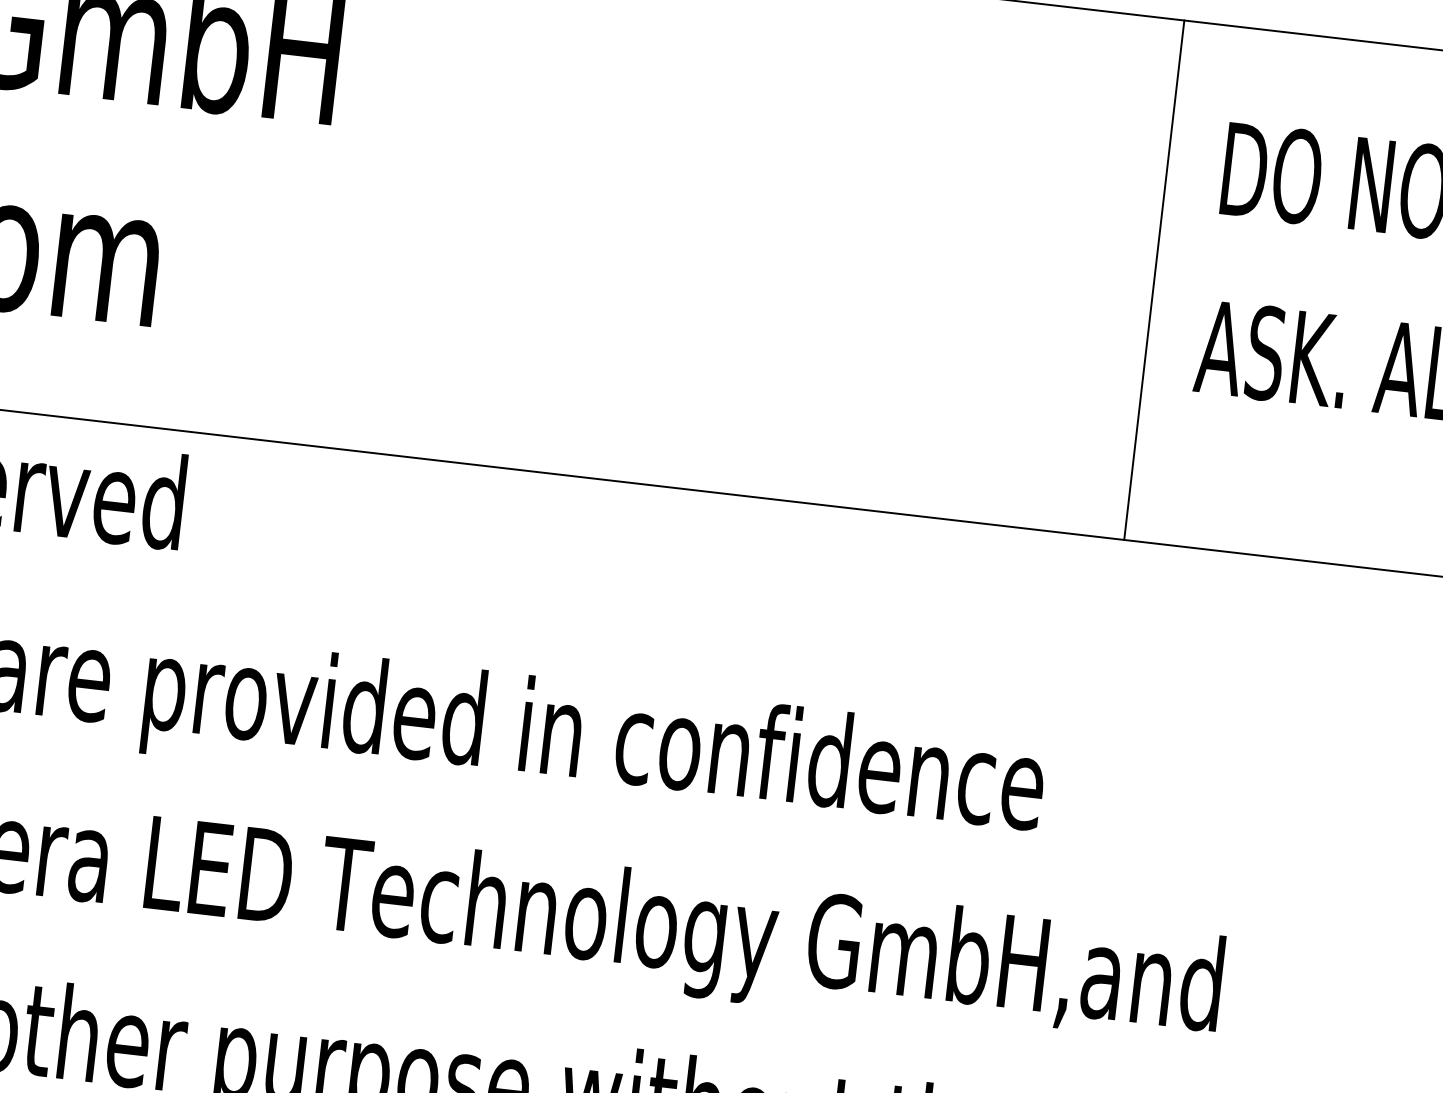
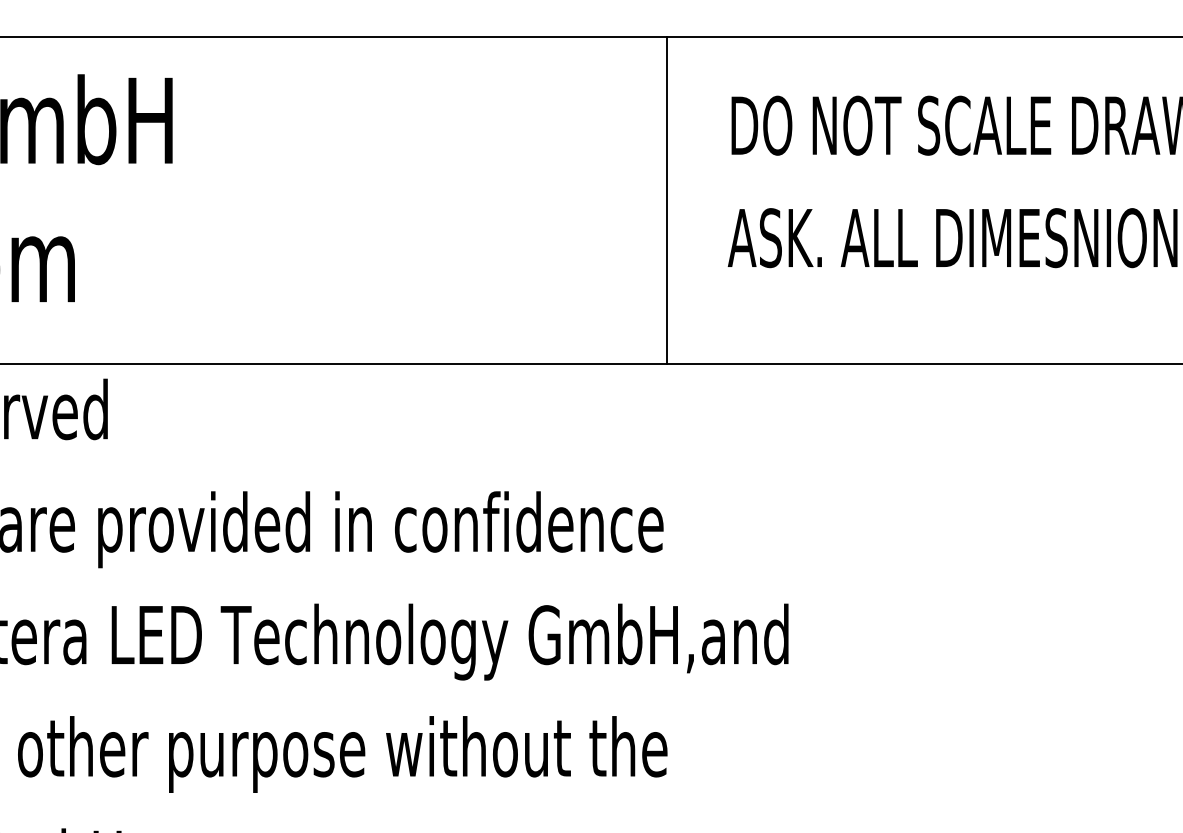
line: (1154, 280) -> (667, 200), moved

